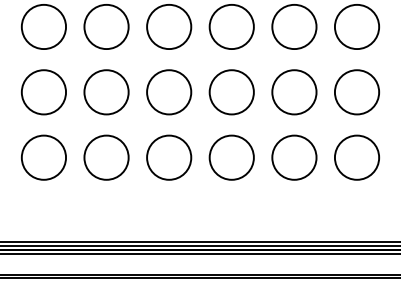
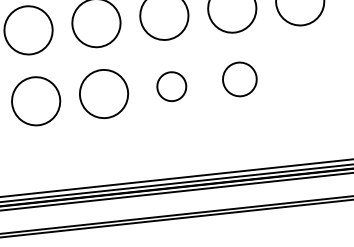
part: (231, 157) -> (171, 86), size x0.6
part: (294, 157) -> (239, 79), size x0.7
part: (356, 157) -> (307, 72), removed

